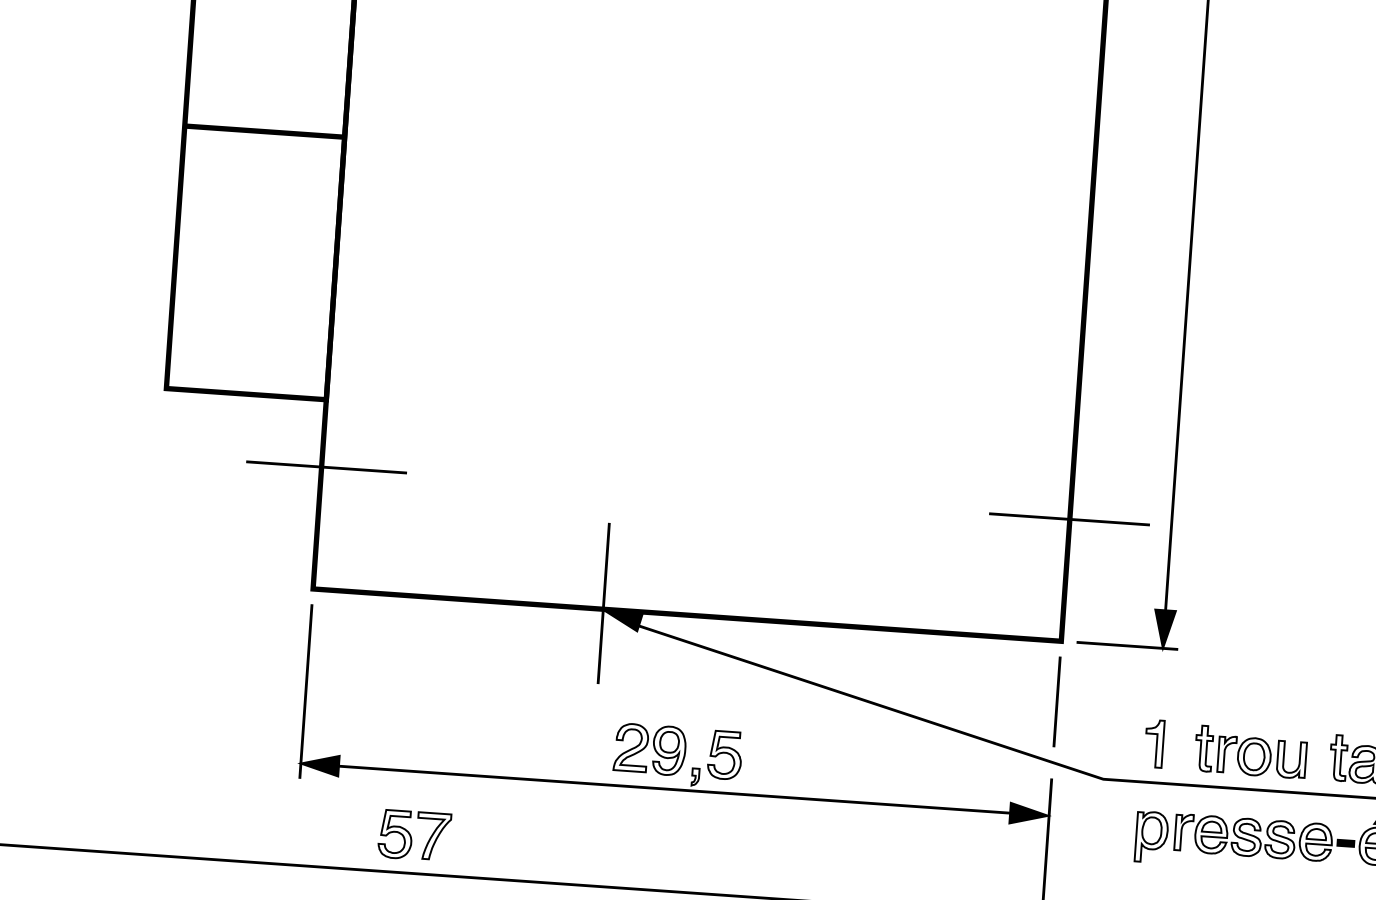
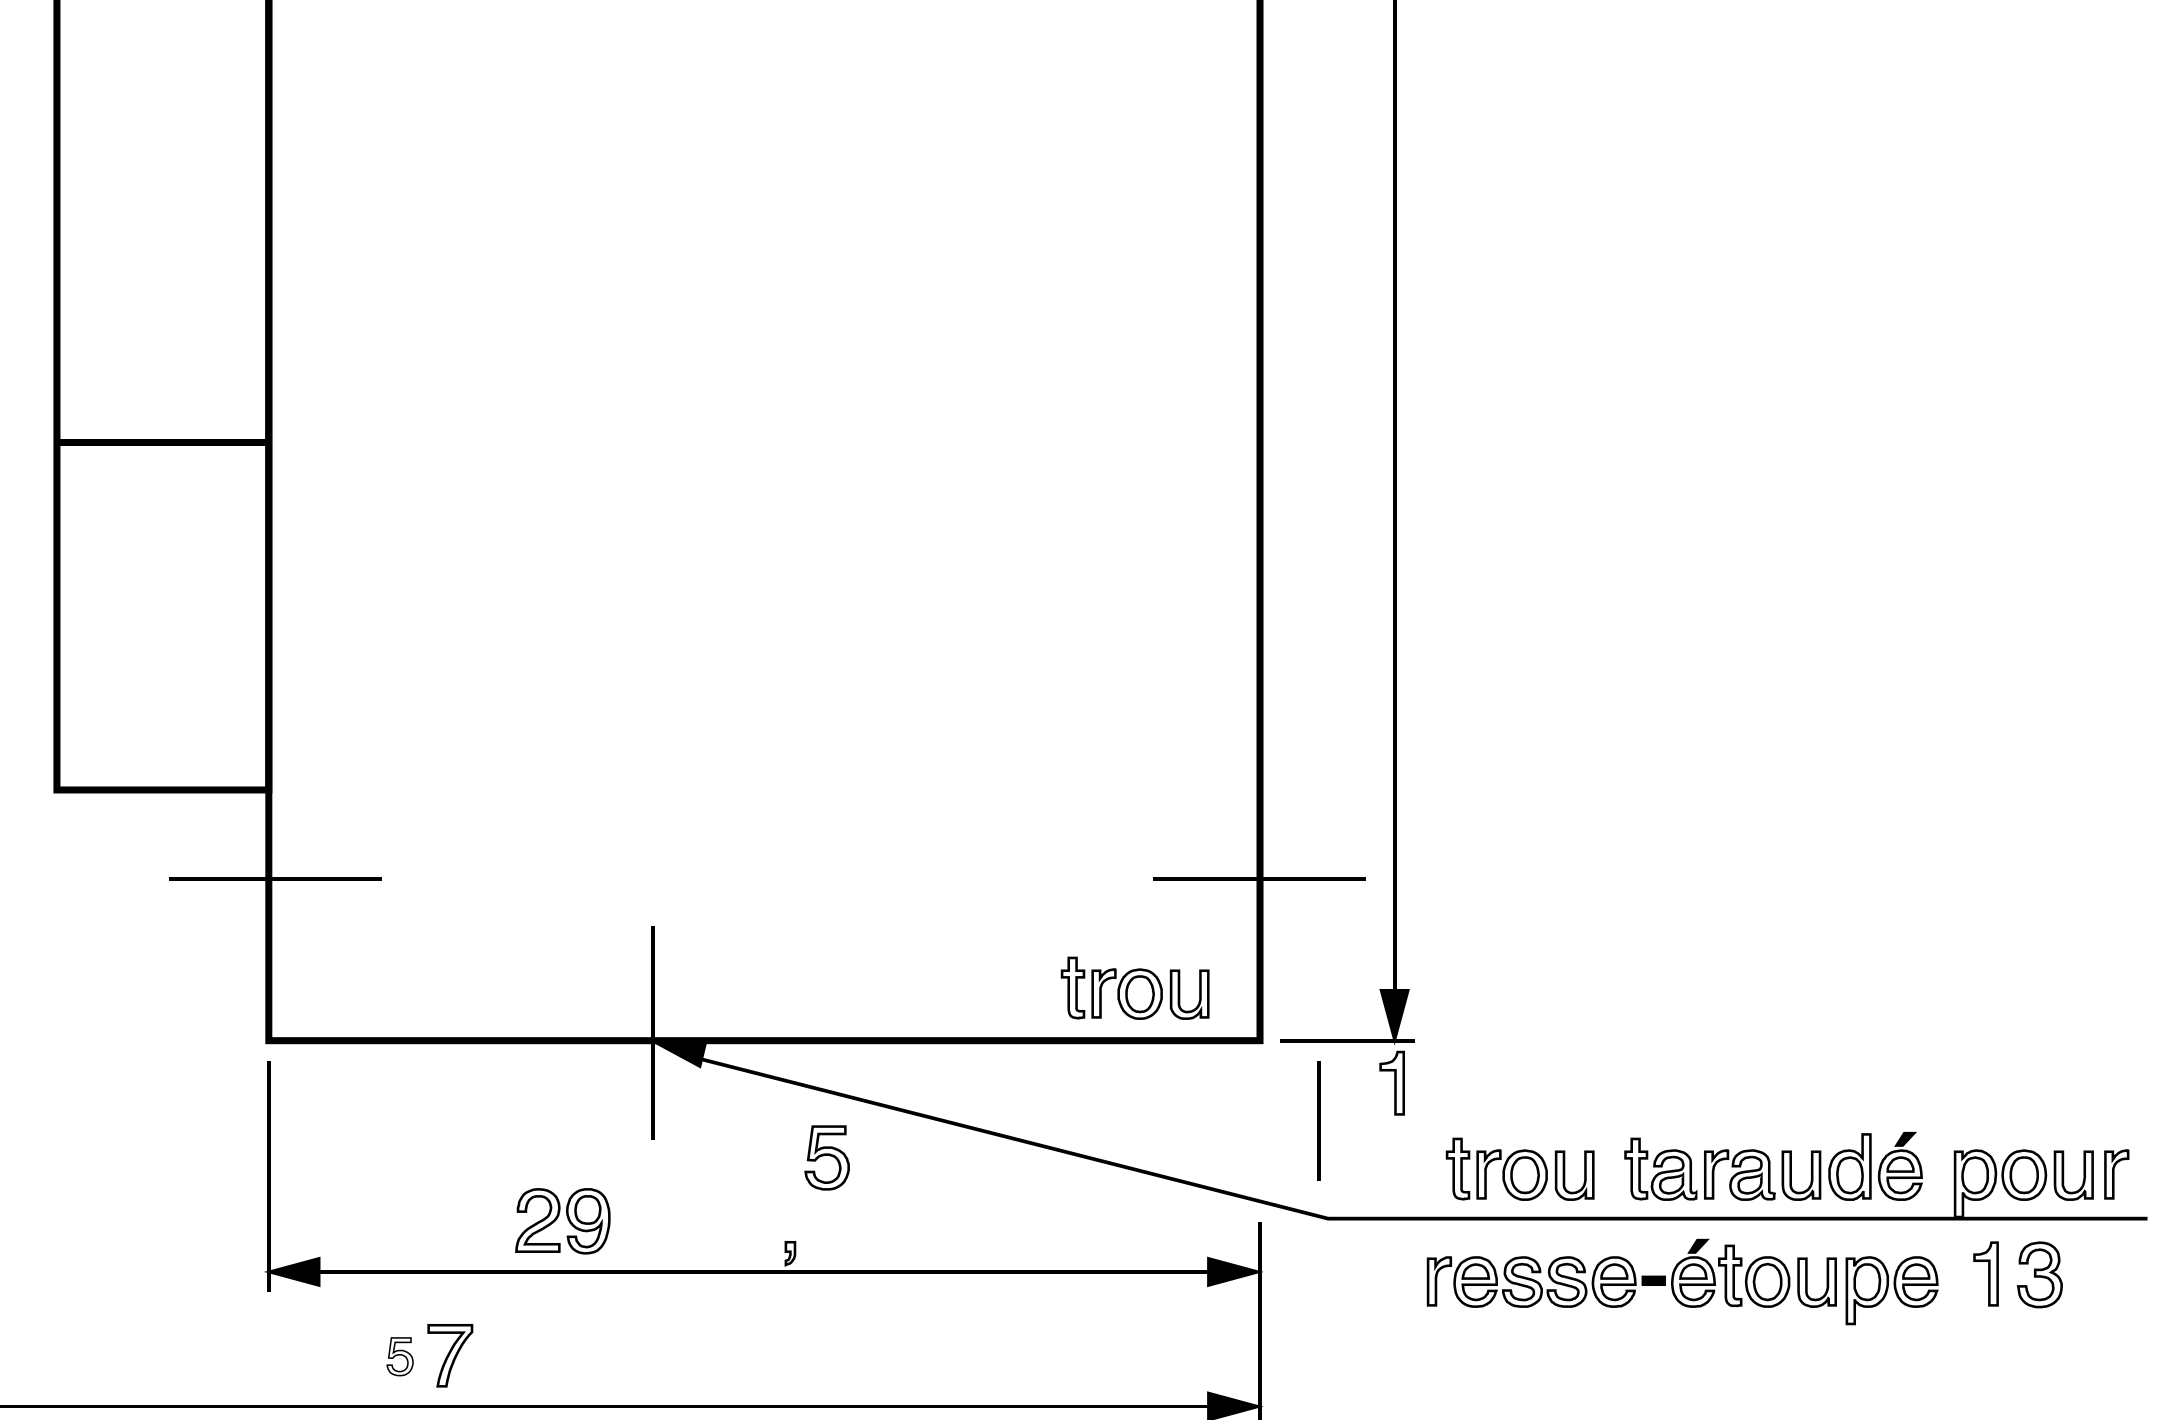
part: (969, 594) -> (1134, 987), added
line: (1056, 701) -> (1318, 1120), moved
part: (1153, 743) -> (1391, 1082), moved
part: (649, 749) -> (562, 1221), moved
part: (724, 754) -> (826, 1157), moved
part: (395, 834) -> (399, 1356), size x0.6
part: (1151, 837) -> (1396, 1290), removed

